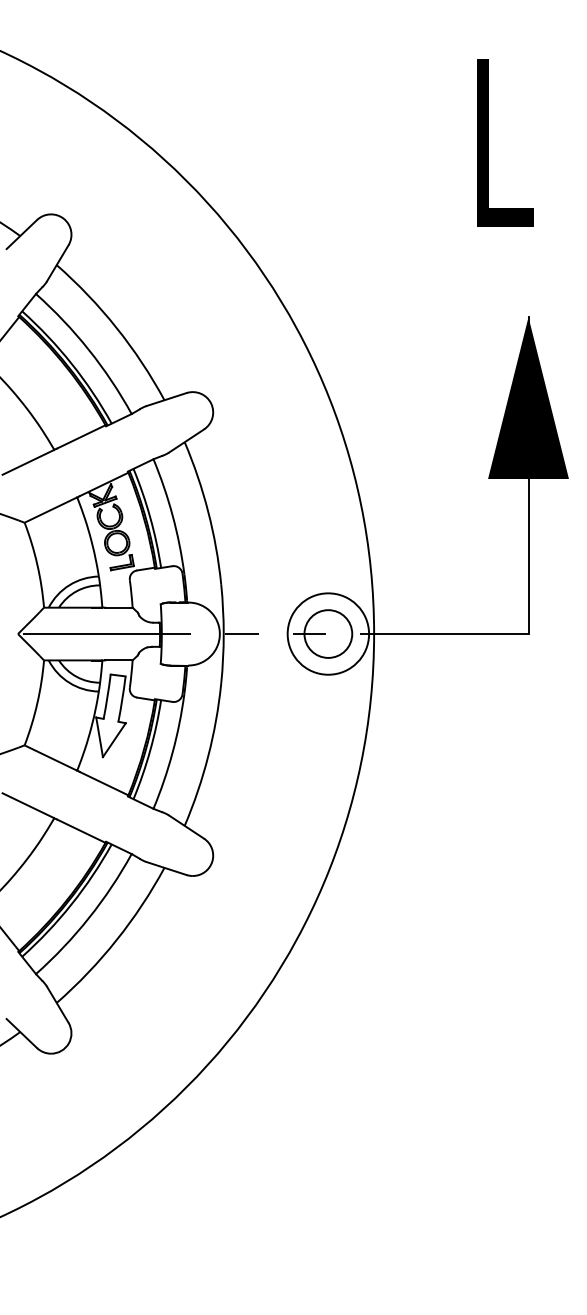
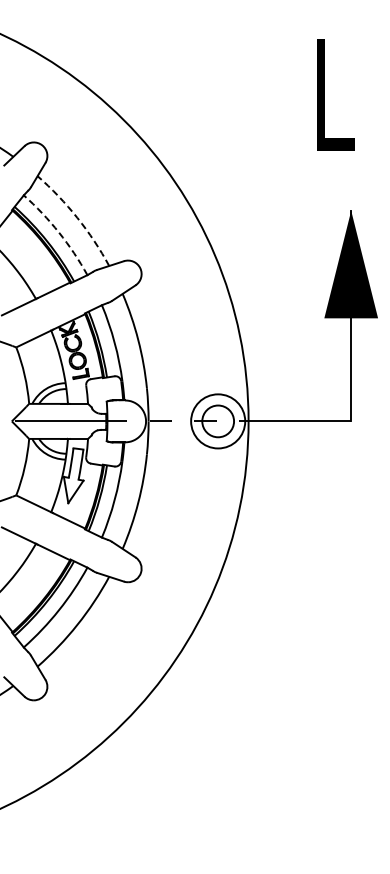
arc: (116, 327) -> (77, 217), solid -> dashed
arc: (89, 349) -> (59, 232), solid -> dashed

